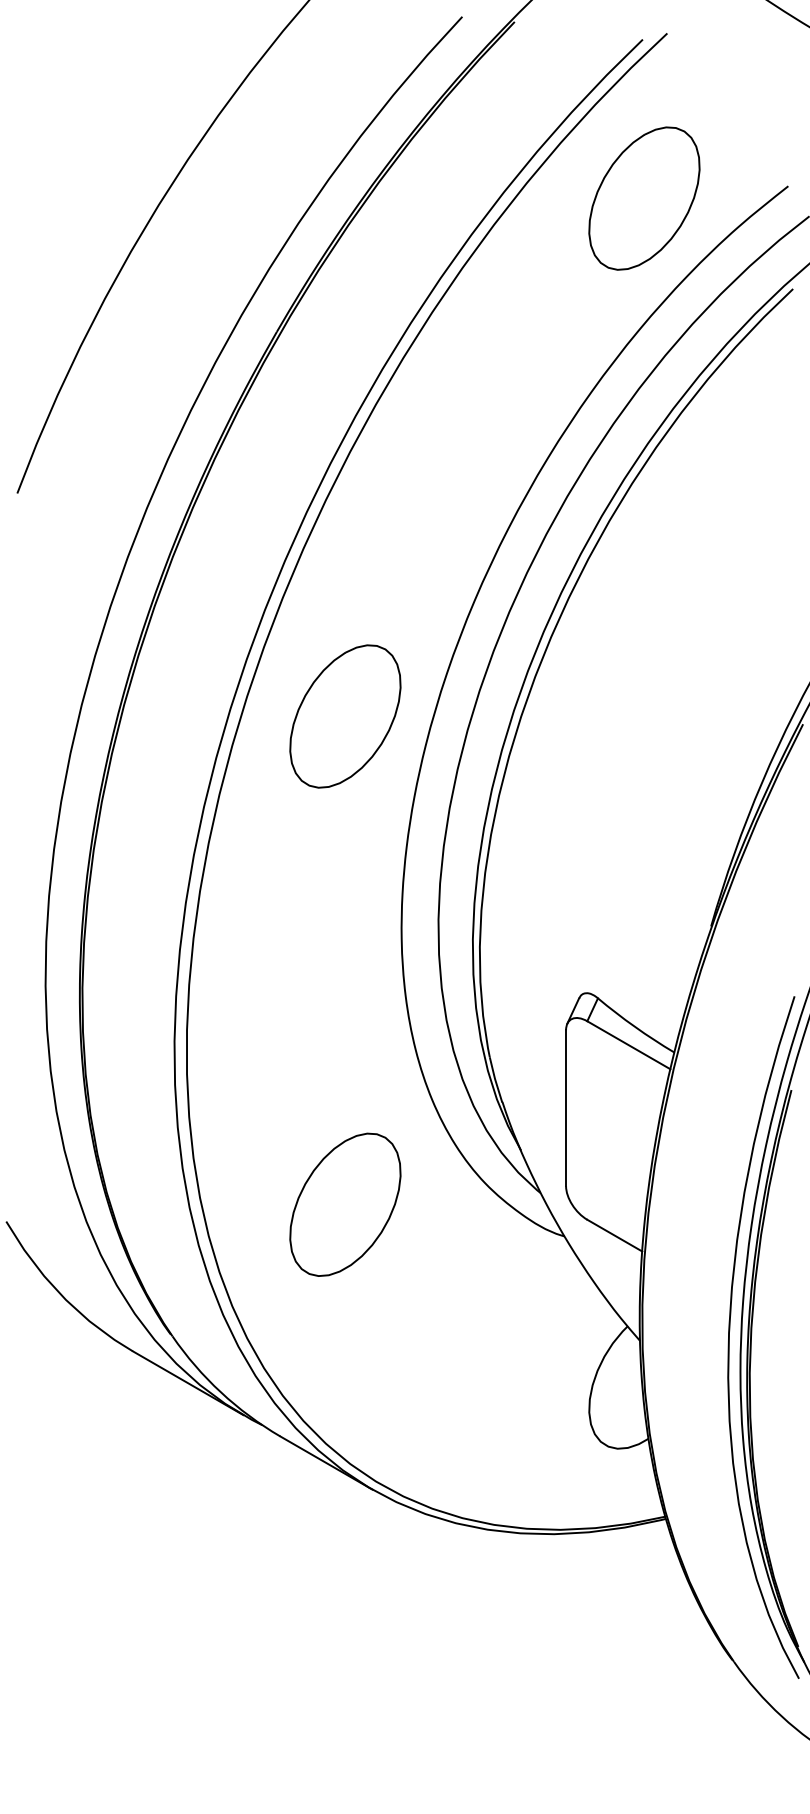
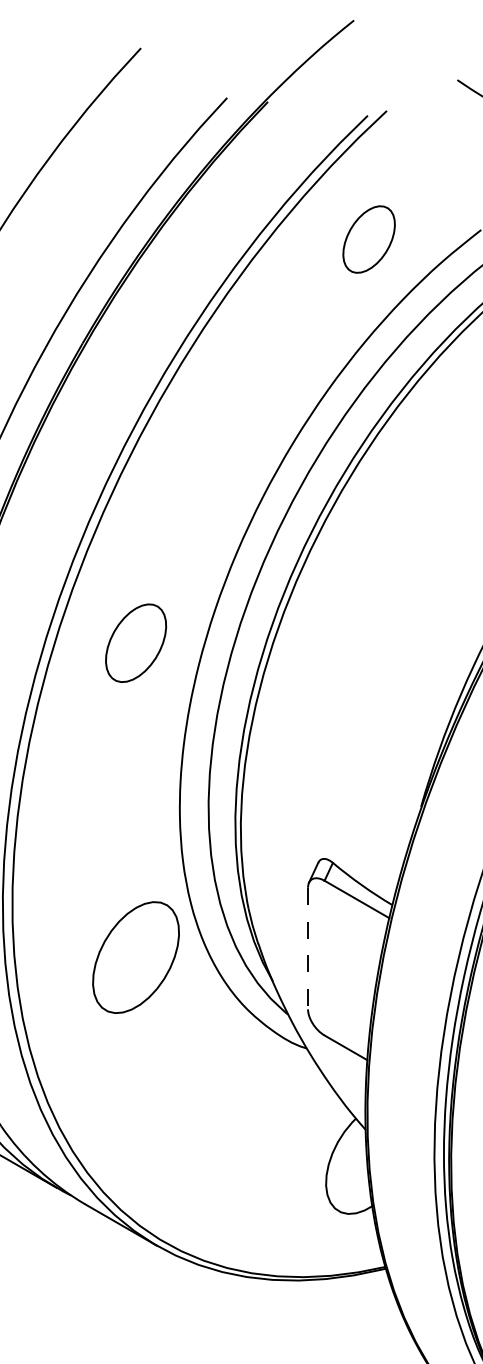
part: (644, 198) -> (369, 239), size x0.6
part: (345, 716) -> (136, 643), size x0.7
line: (566, 1108) -> (308, 948), solid -> dashed
part: (345, 1204) -> (136, 957), moved

